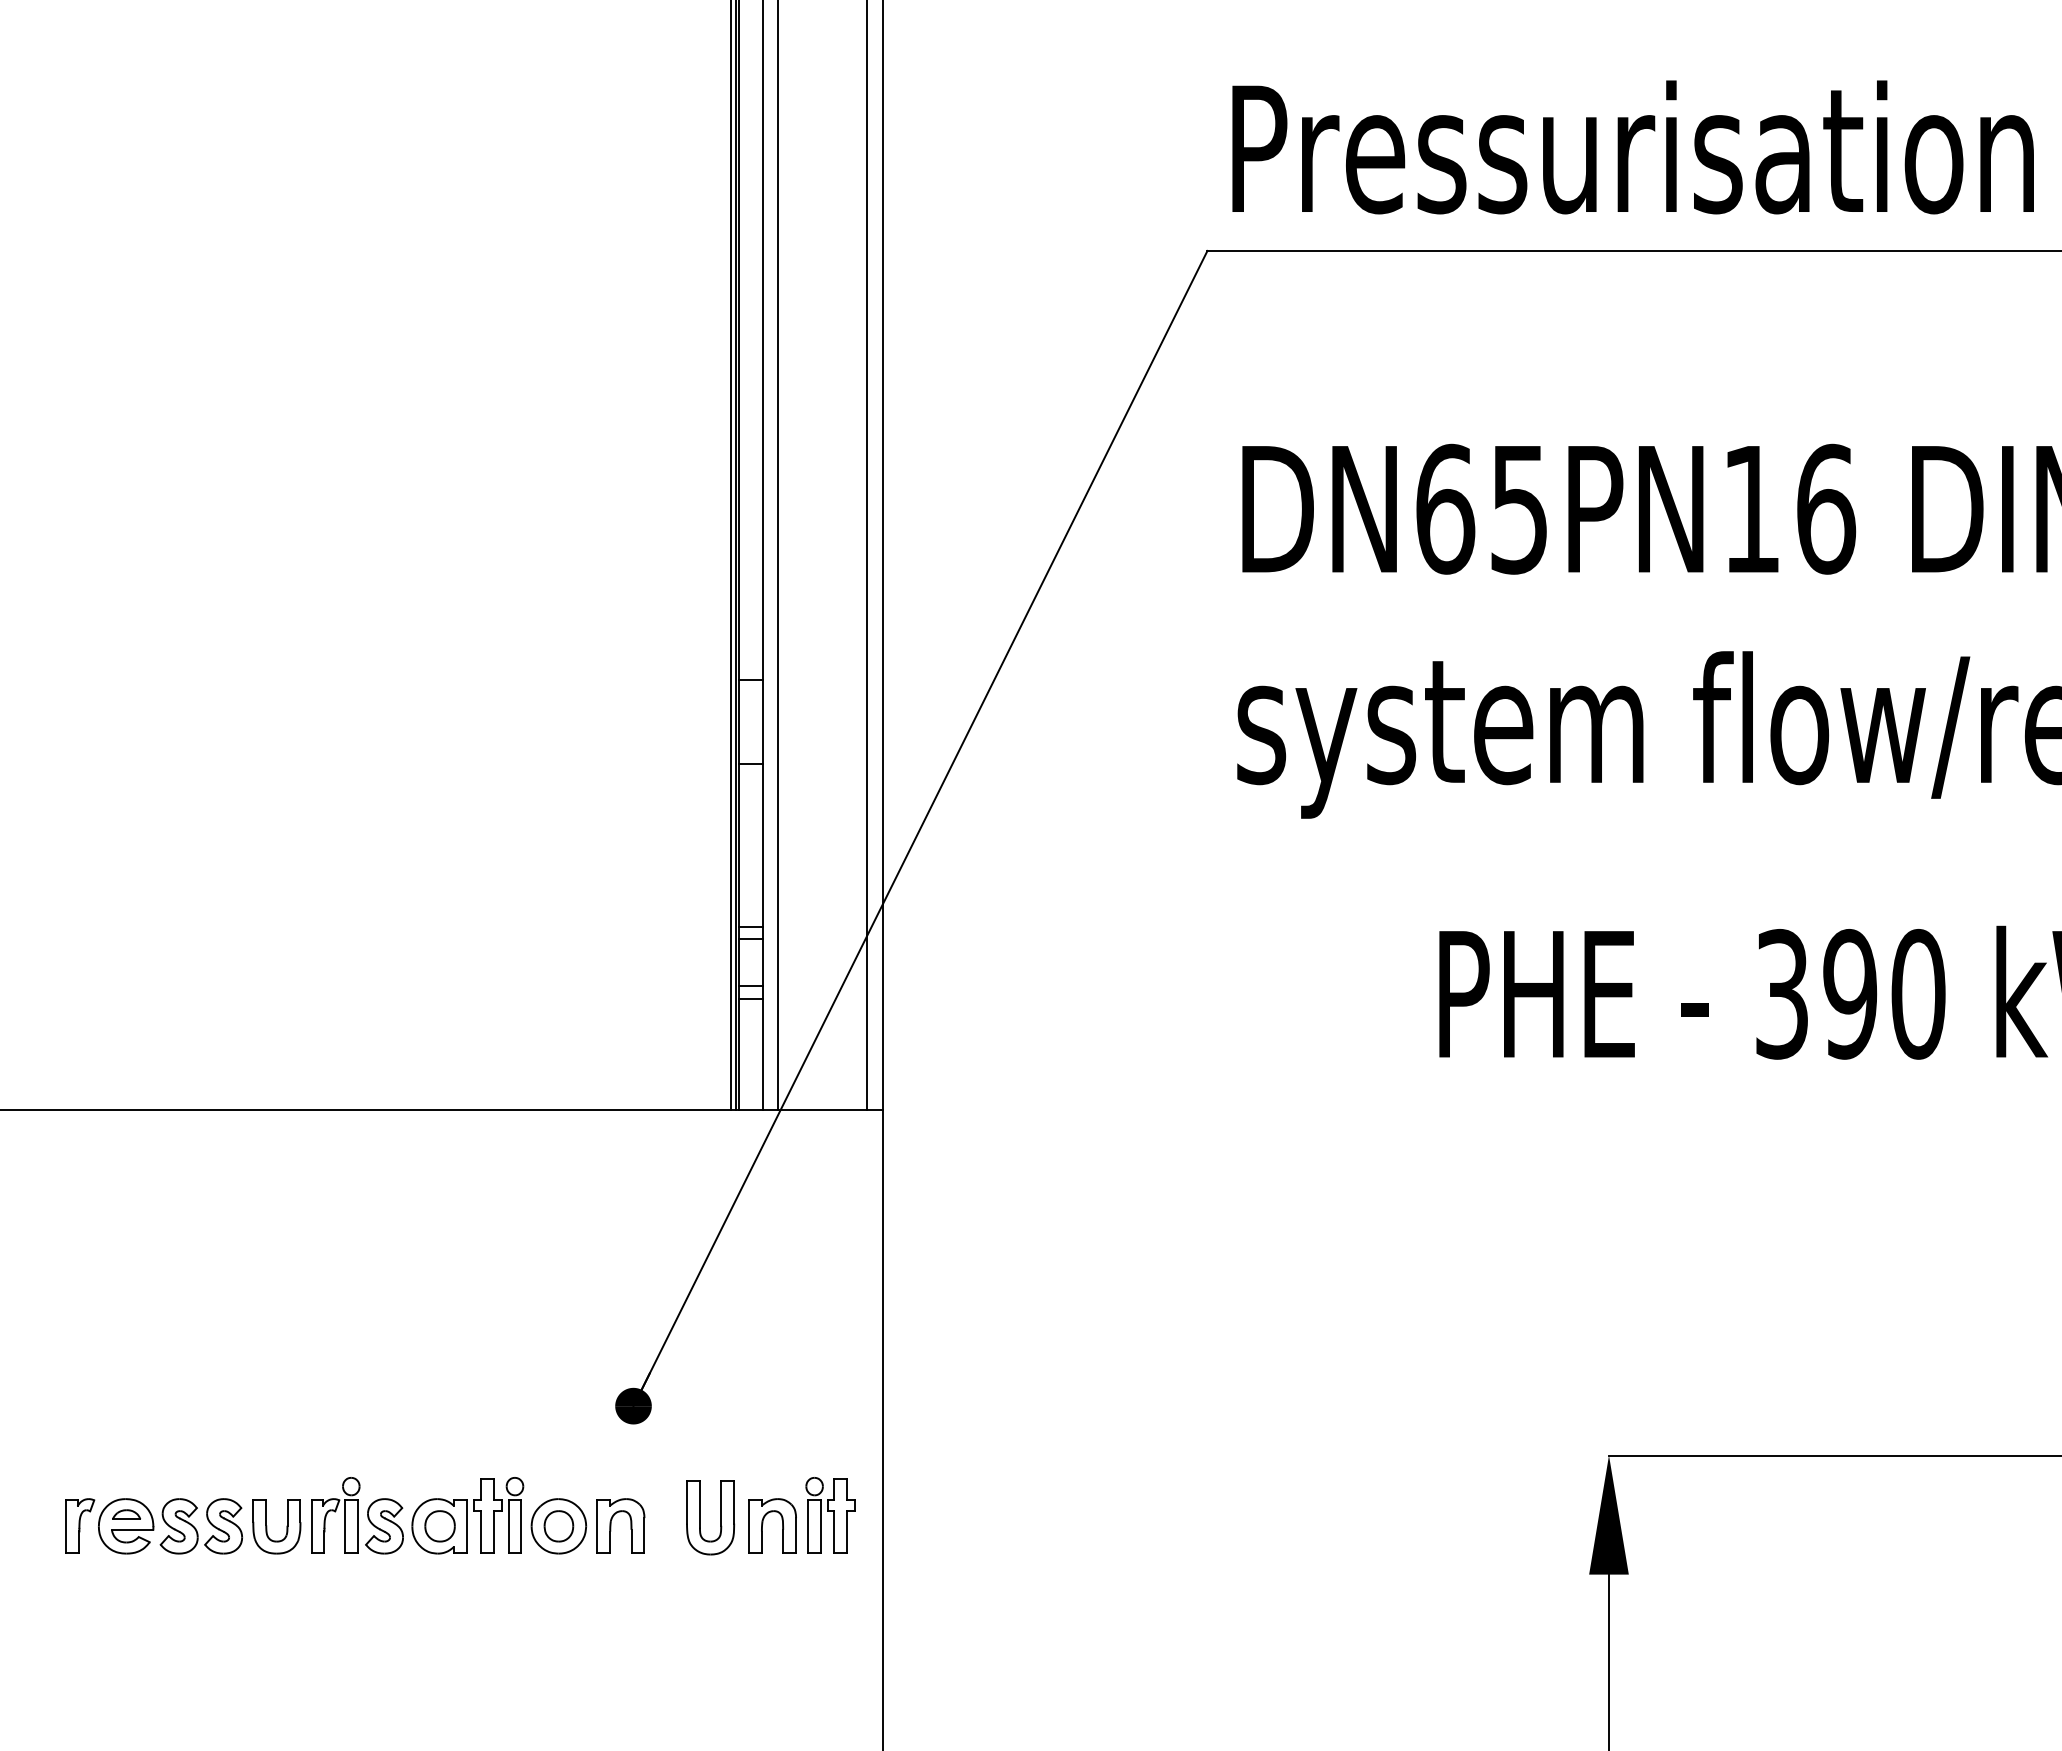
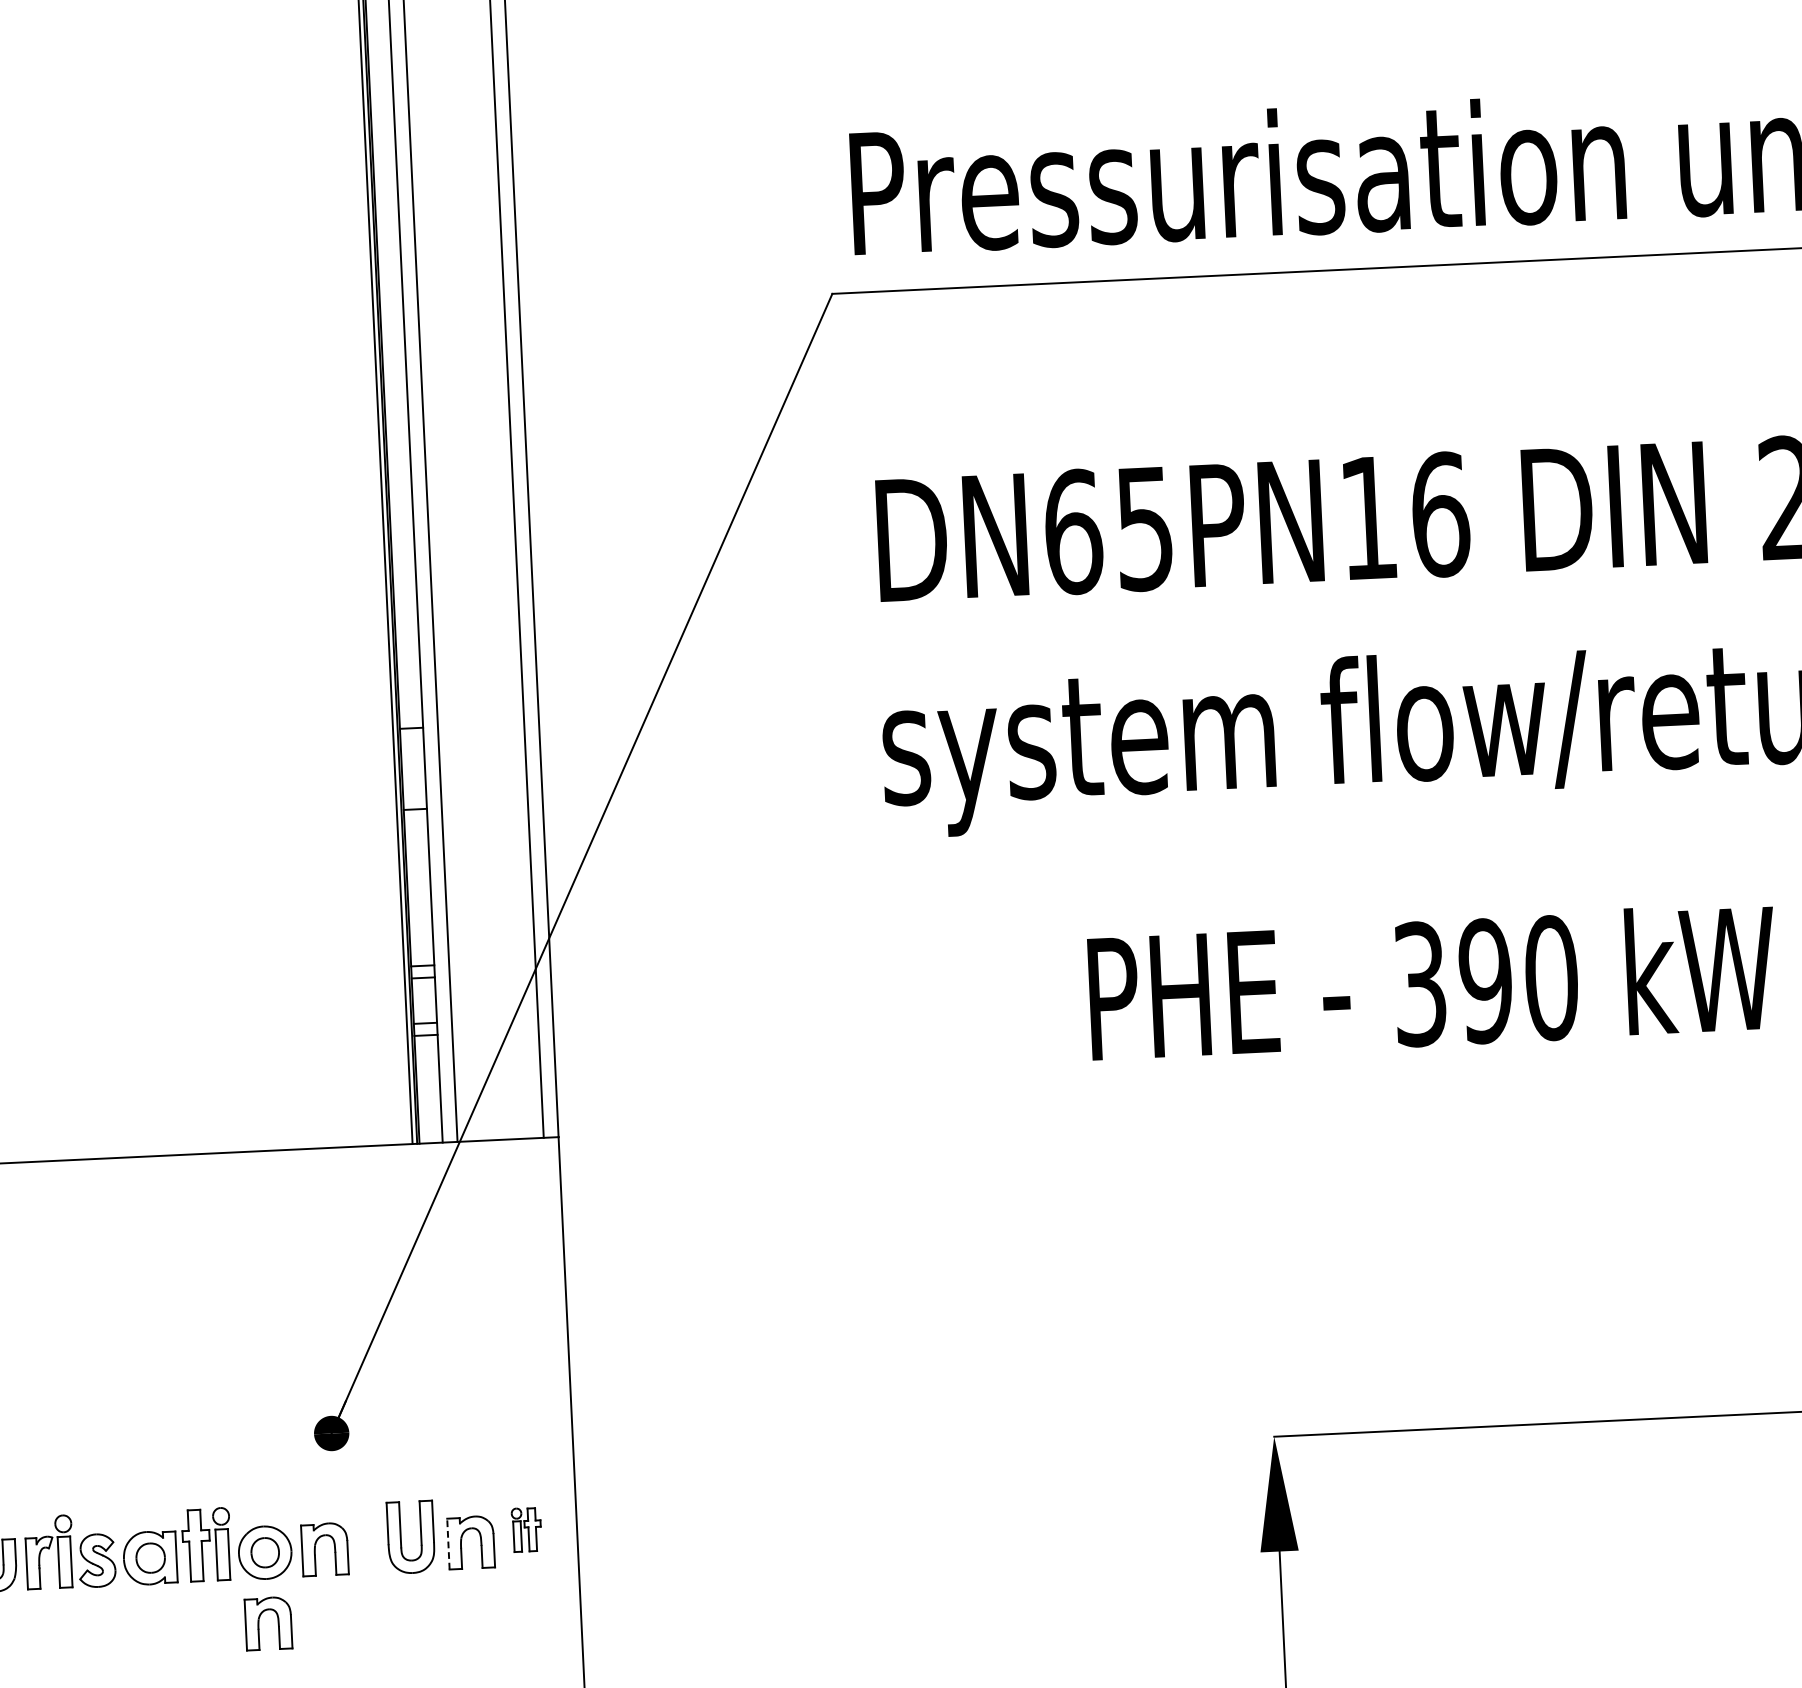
part: (830, 1515) -> (526, 1529), size x0.6
line: (748, 1525) -> (447, 1543), solid -> dashed
part: (549, 1599) -> (259, 1623), added

